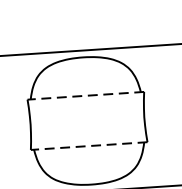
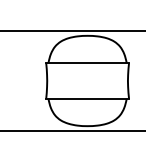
line: (85, 96) -> (87, 63), dashed -> solid
line: (88, 145) -> (87, 98), dashed -> solid

